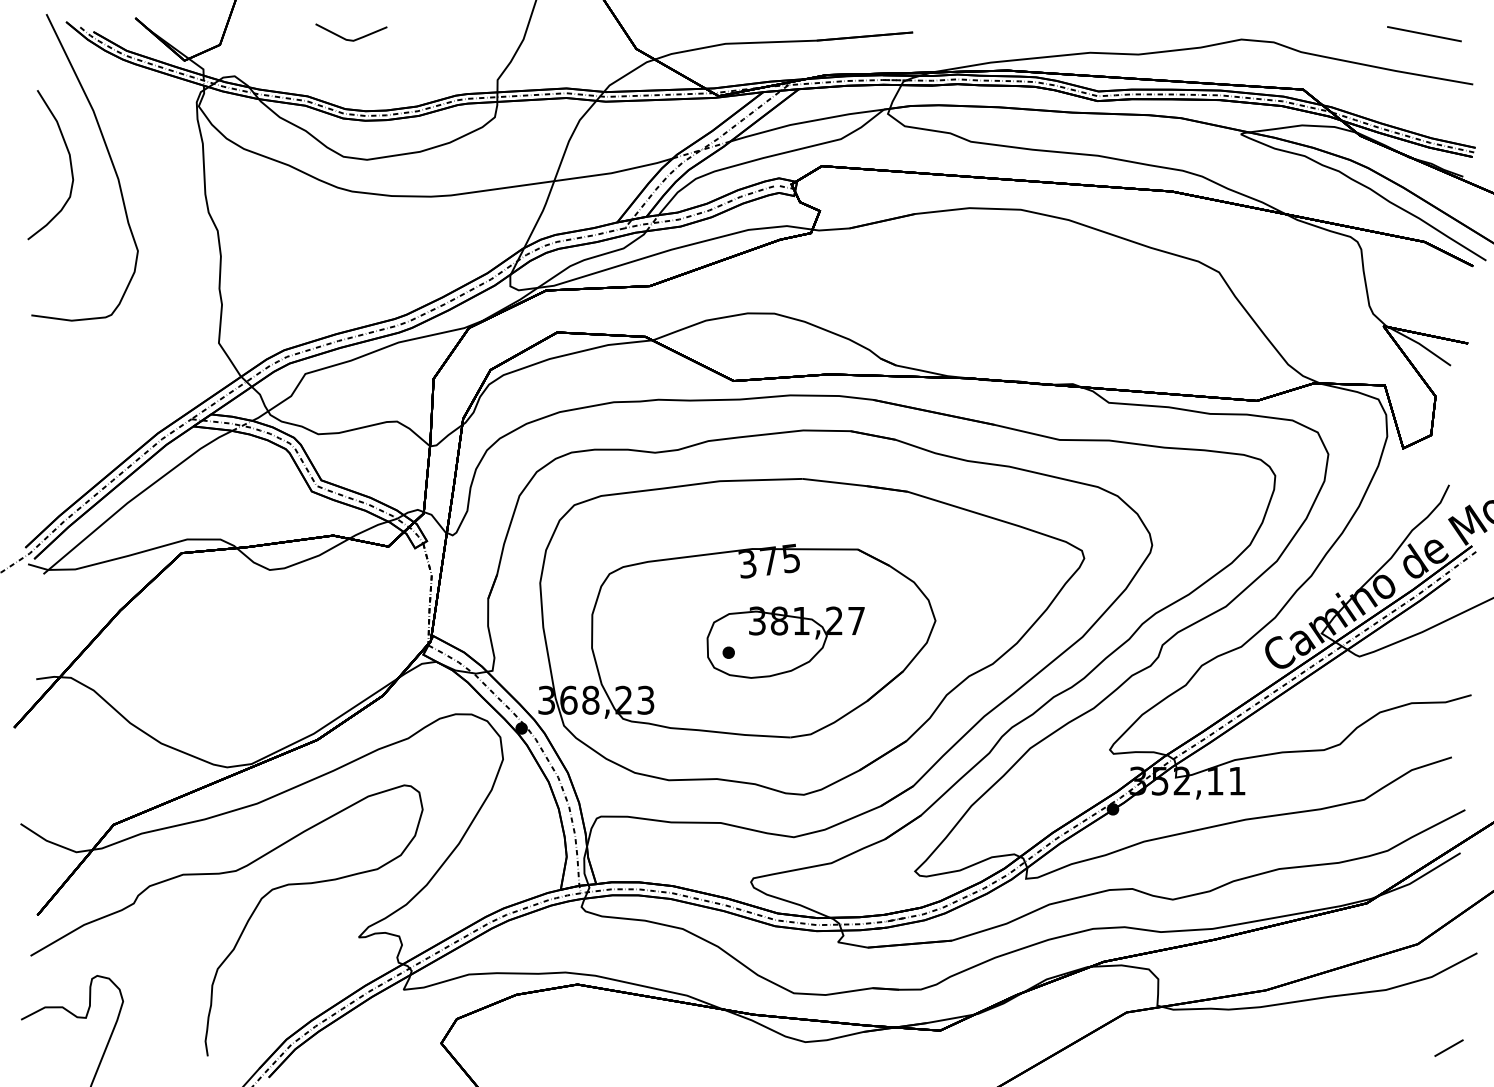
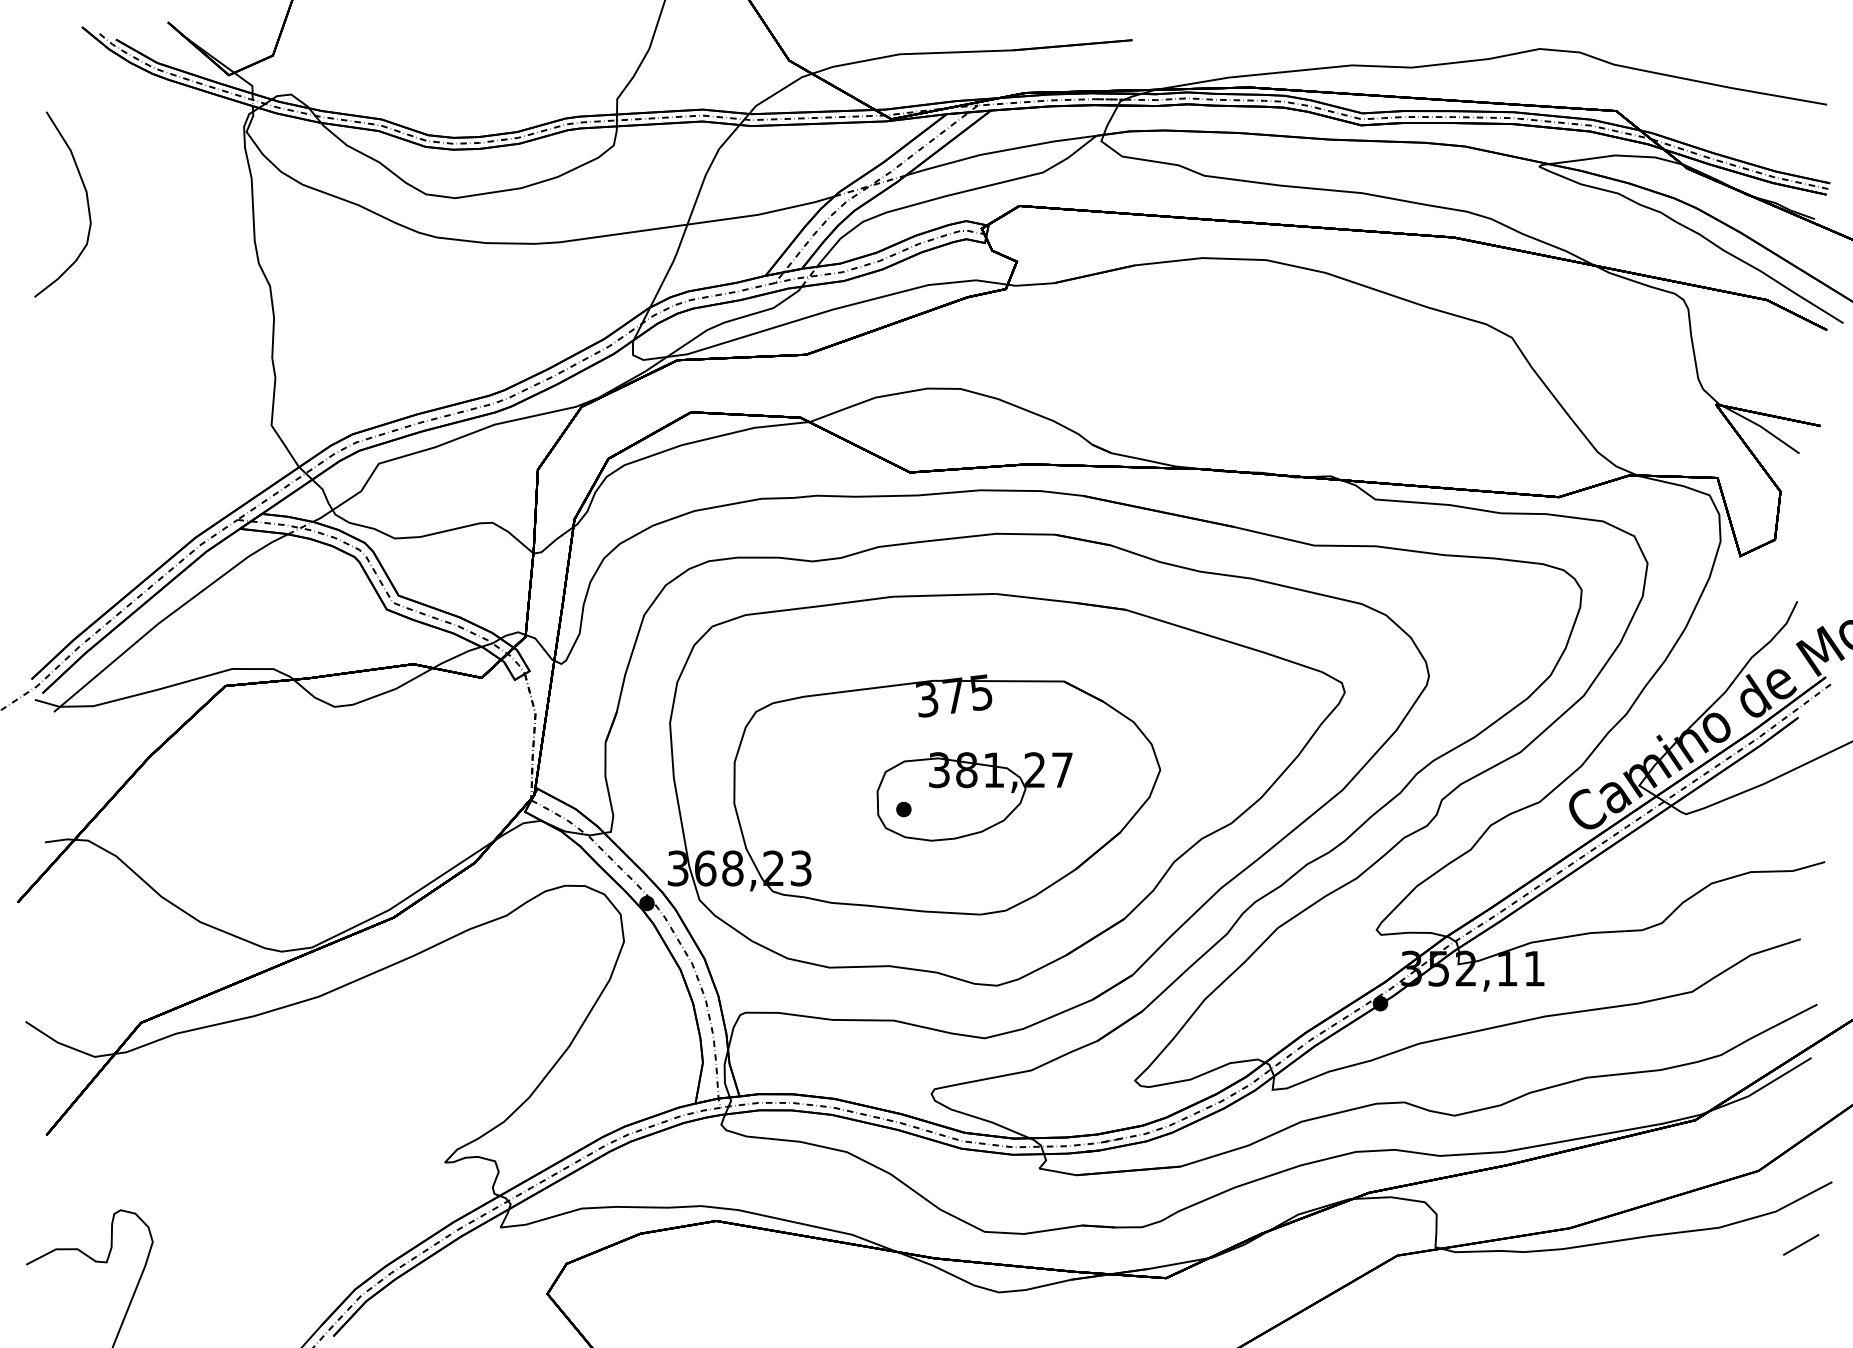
line: (1424, 34) -> (1766, 42), removed
line: (348, 39) -> (432, 48), removed
curve: (110, 159) -> (136, 197), removed
curve: (243, 929) -> (301, 1152), removed
line: (1449, 1047) -> (1801, 1244), moved

